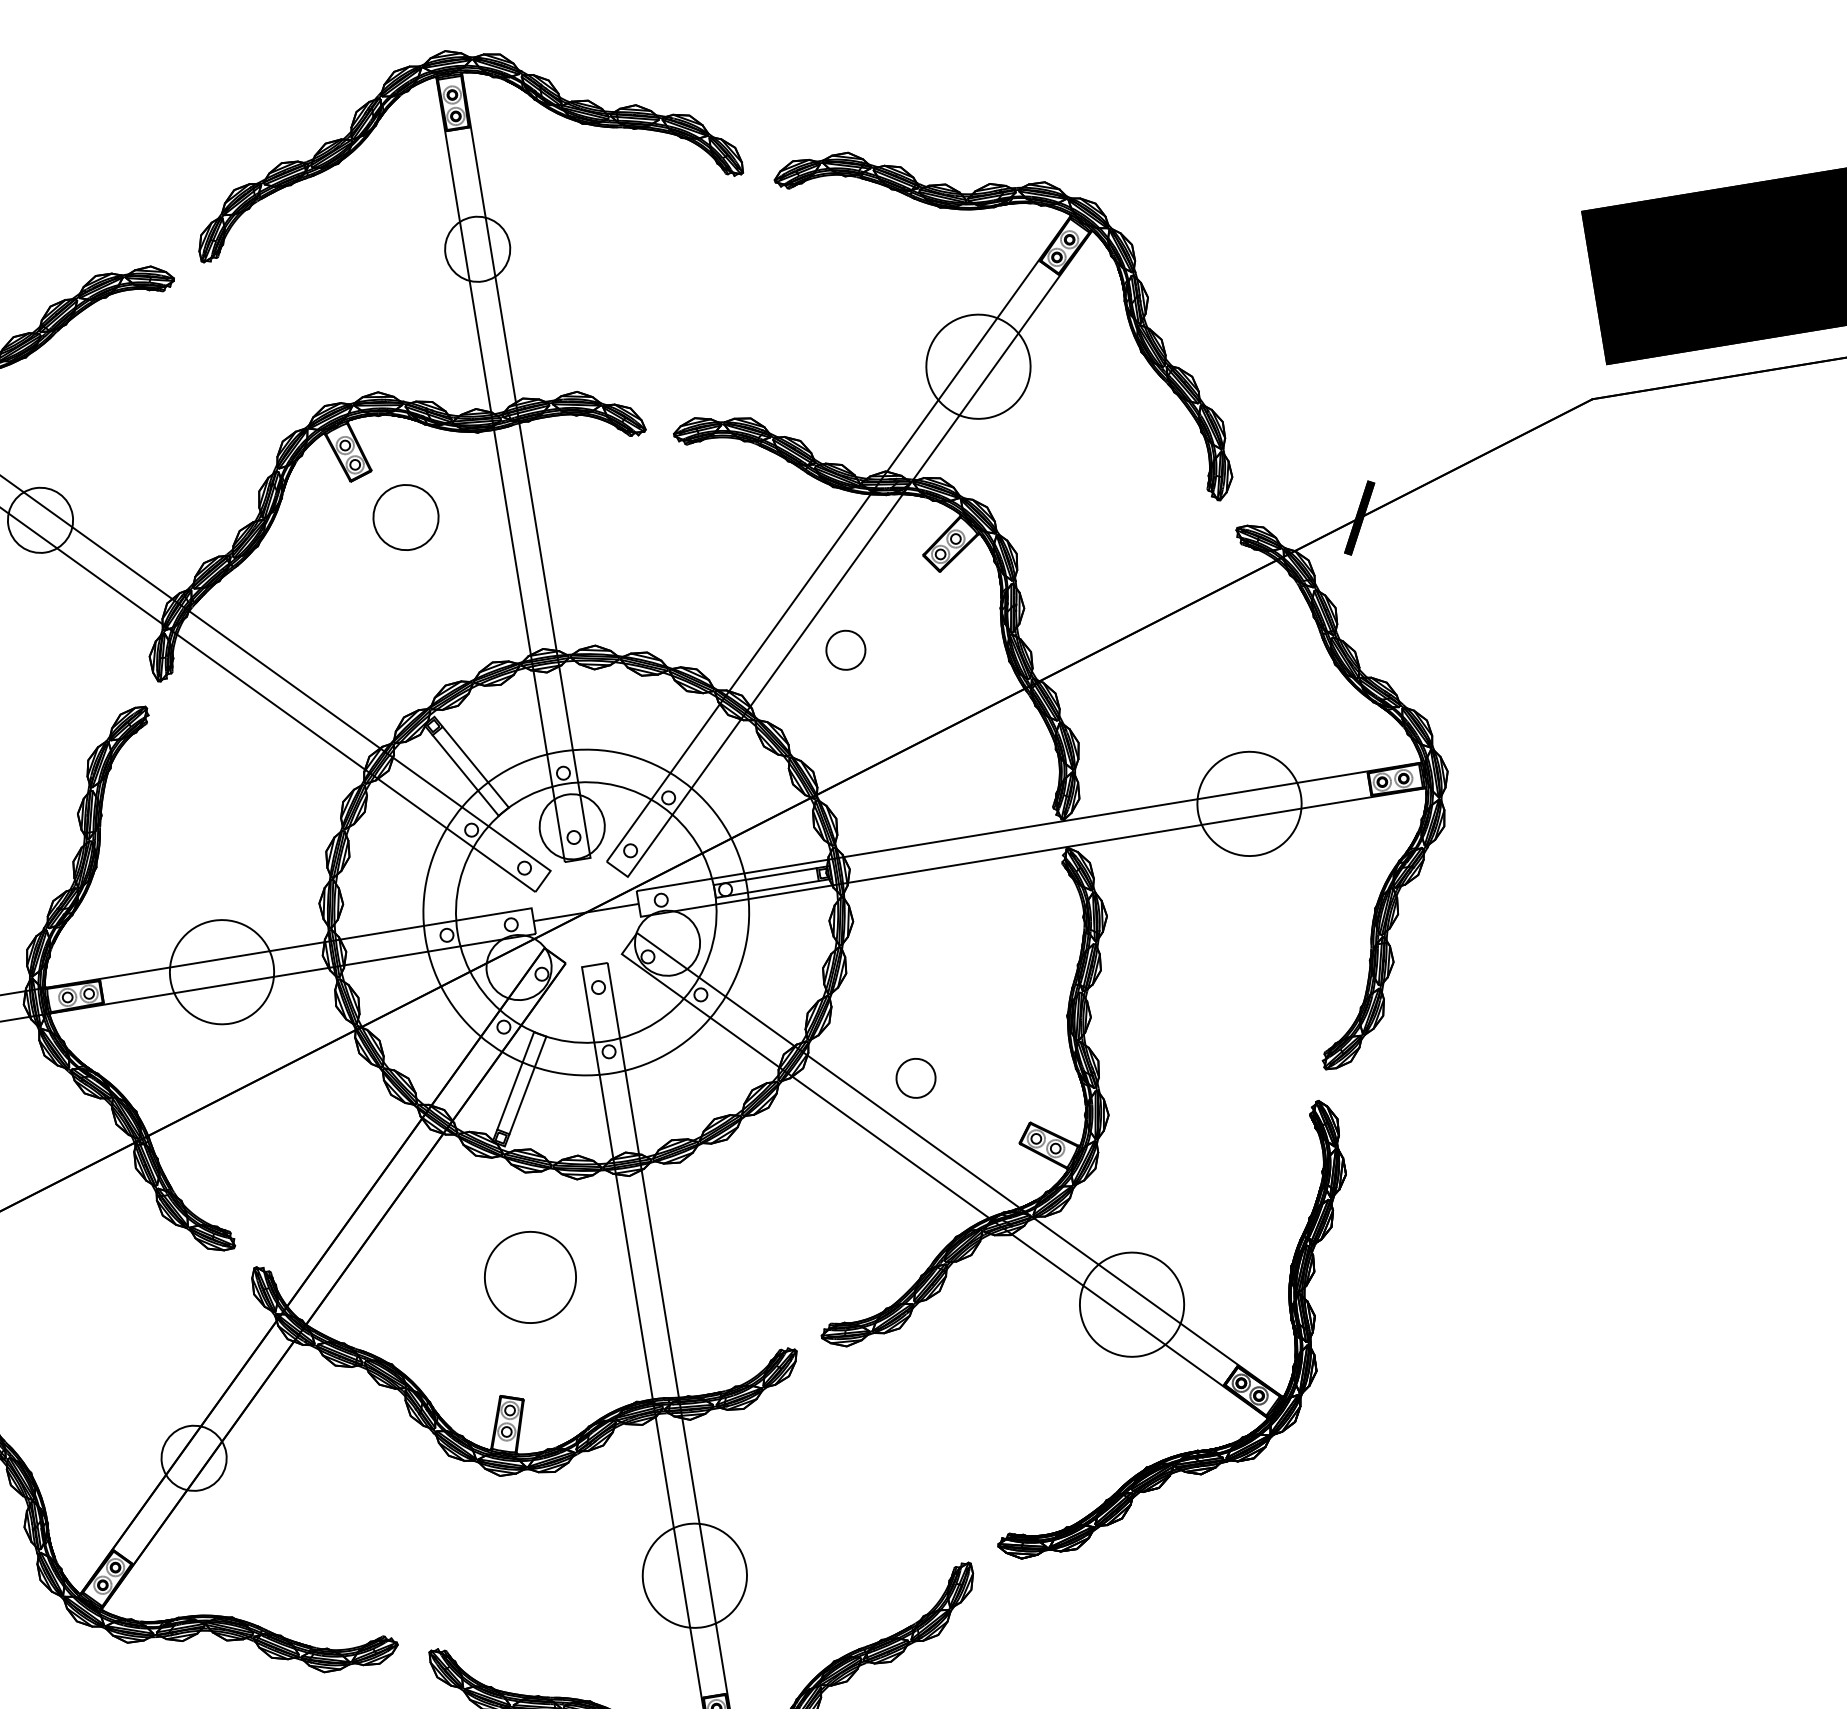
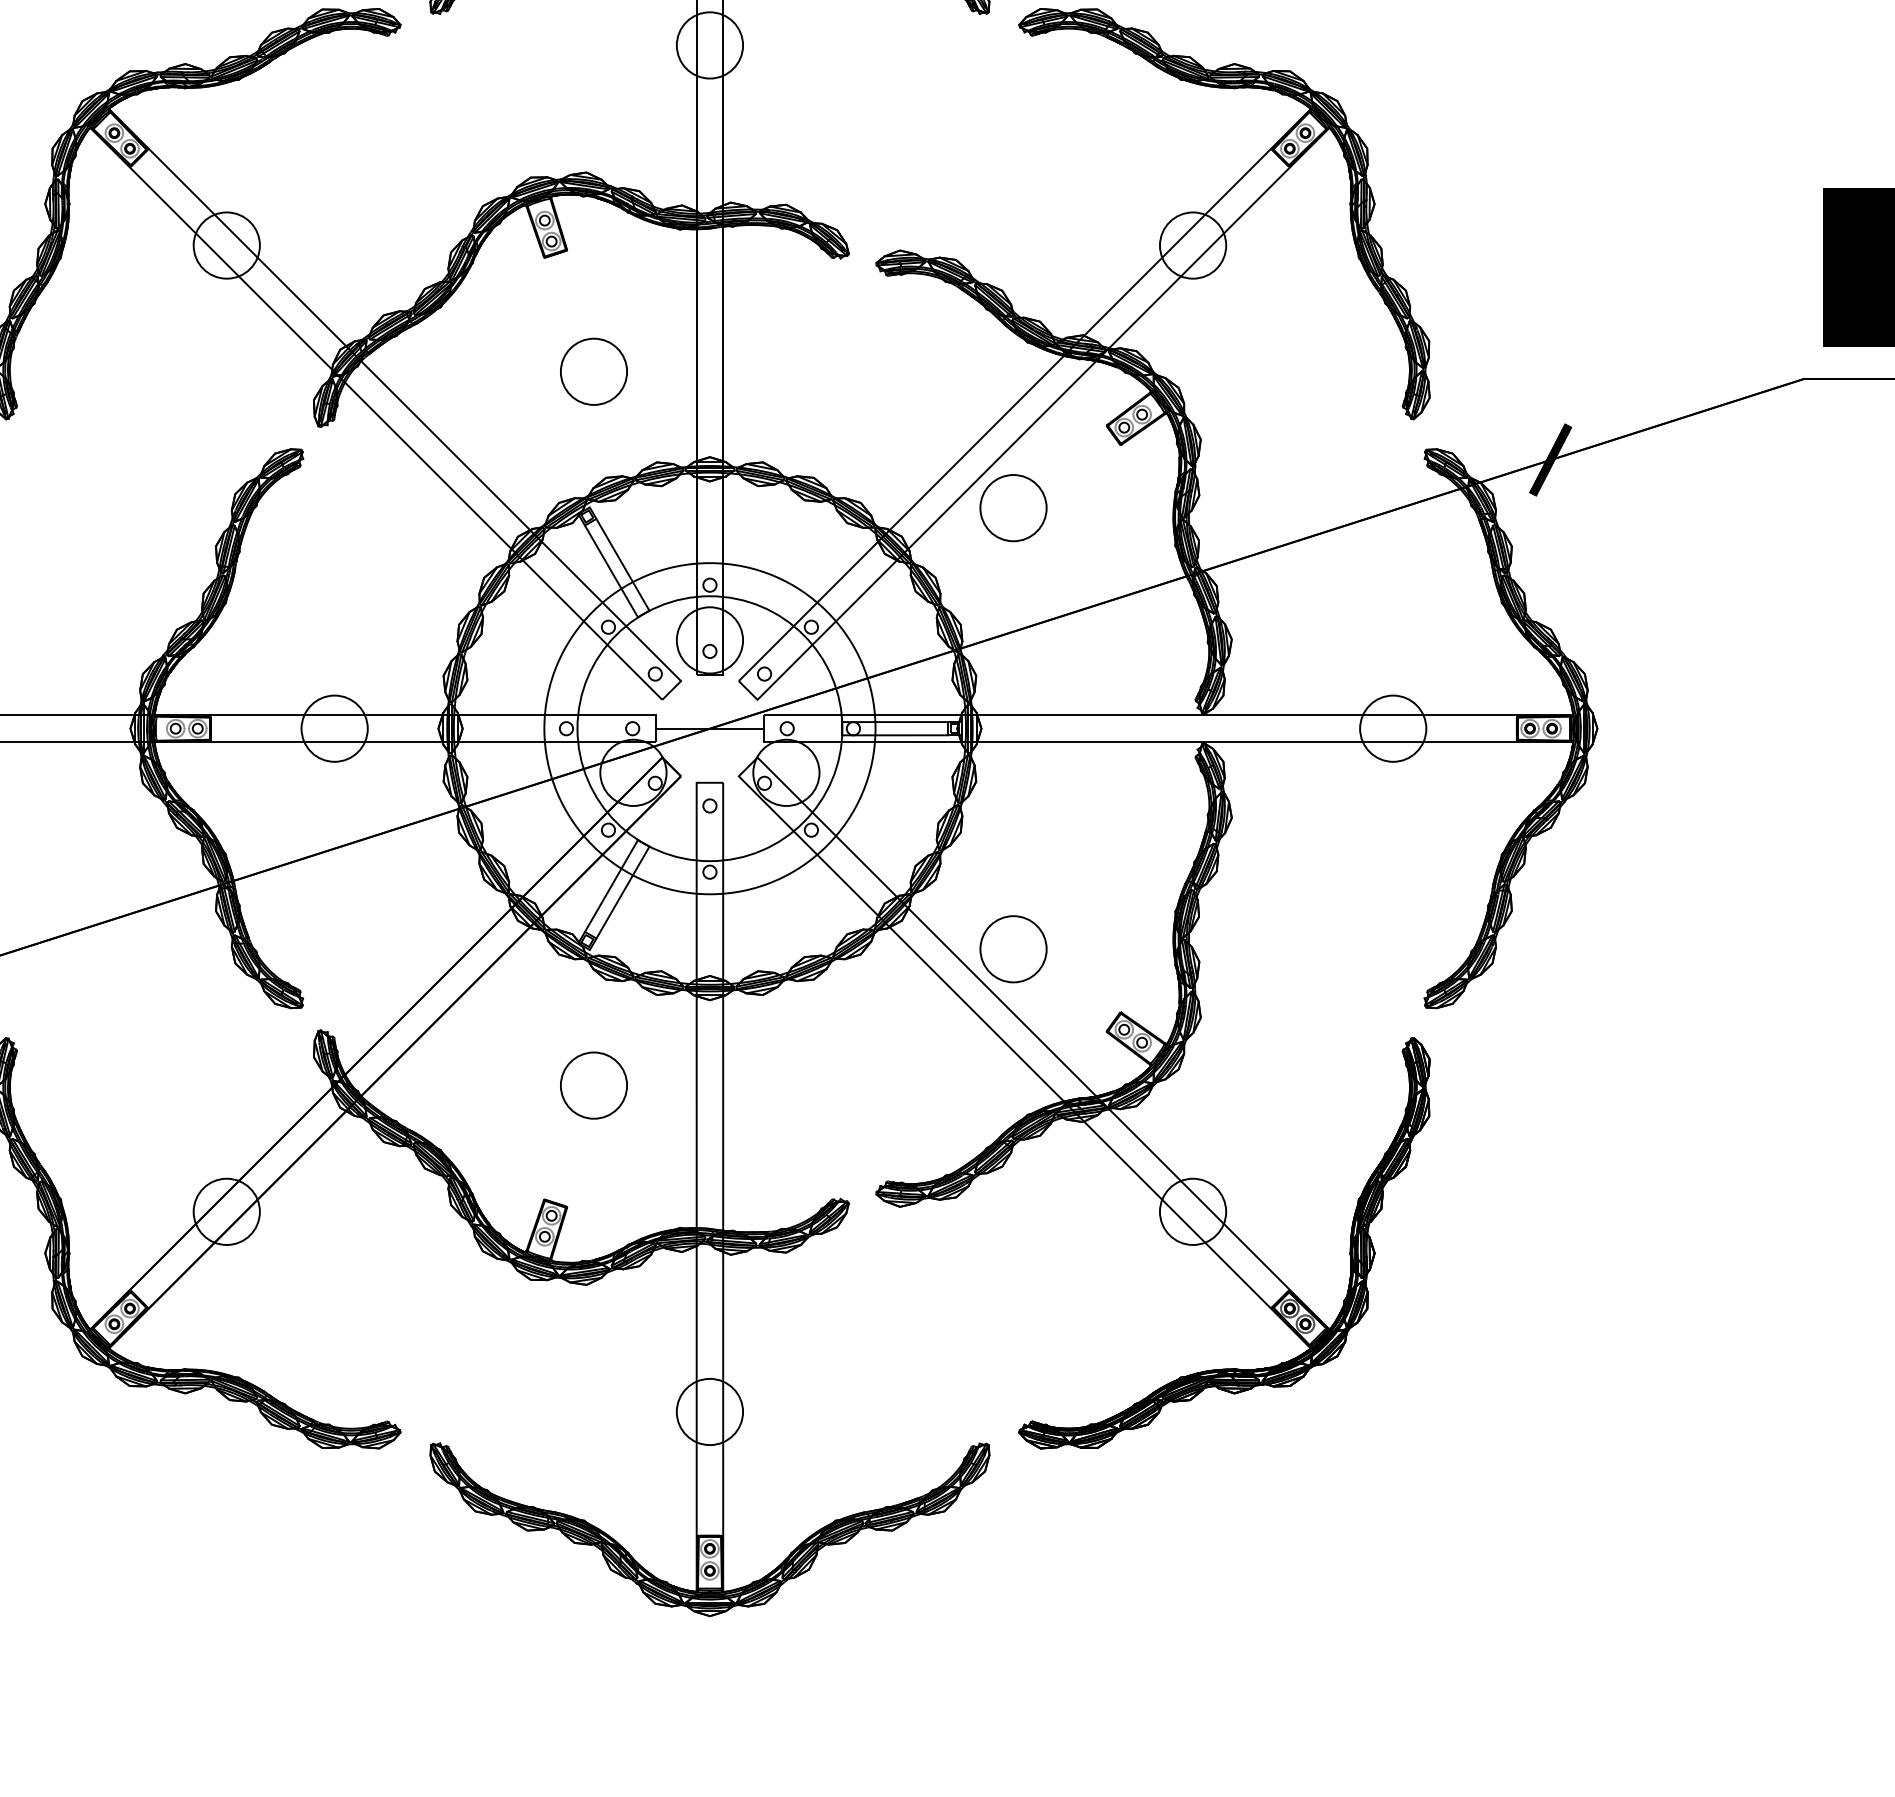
circle: (977, 366) -> (1192, 245), size x0.62
circle: (405, 517) -> (593, 371), moved
circle: (845, 650) -> (1013, 508), size x1.67
circle: (1249, 803) -> (1393, 728), size x0.62
circle: (221, 972) -> (334, 728), size x0.62
circle: (916, 1078) -> (1013, 949), size x1.67
circle: (529, 1277) -> (593, 1085), size x0.71
circle: (1131, 1304) -> (1192, 1211), size x0.62
circle: (694, 1575) -> (709, 1411), size x0.62

